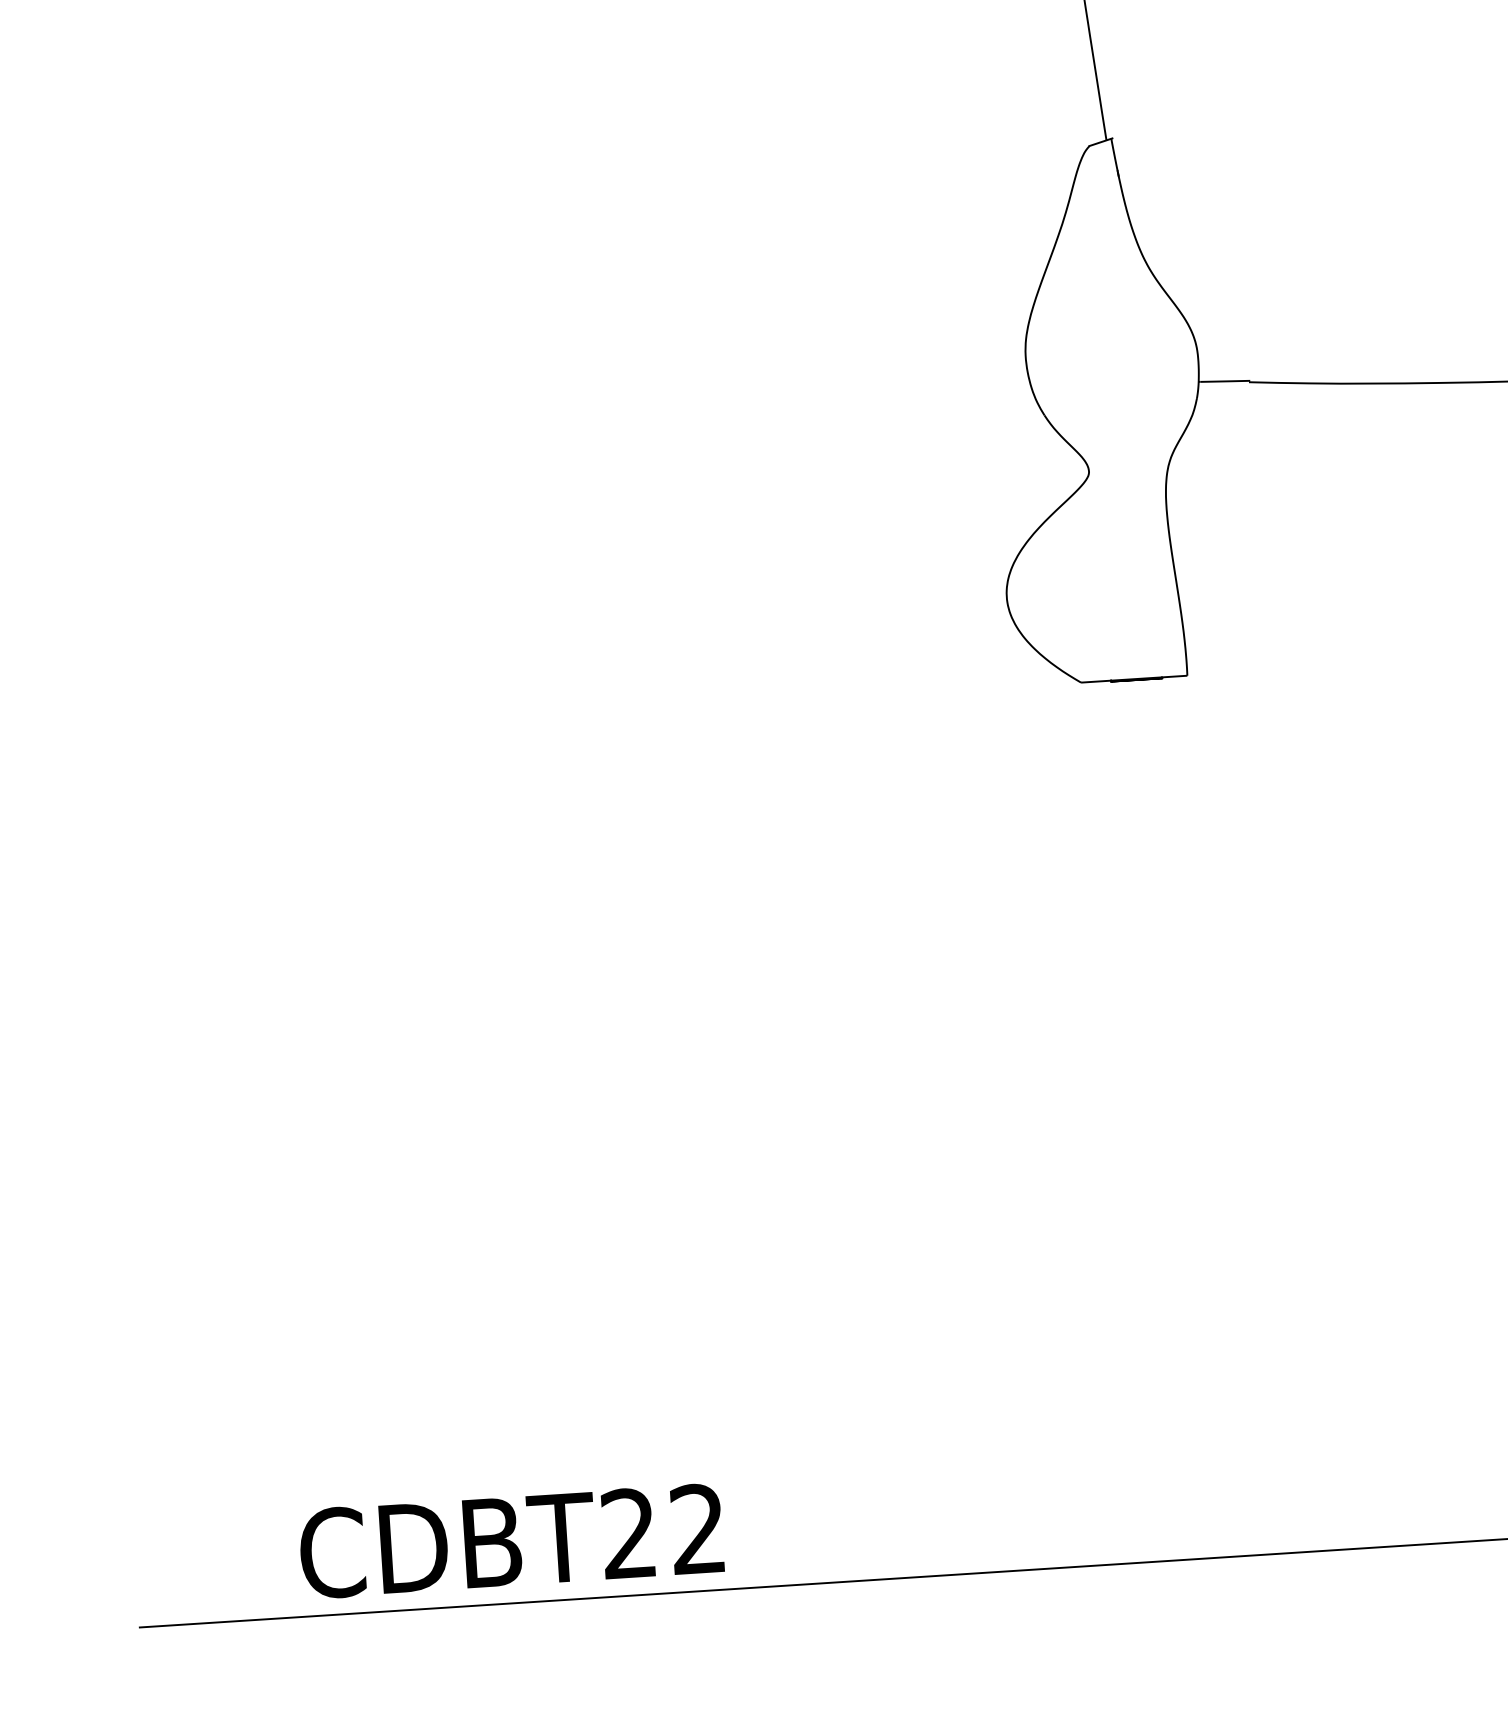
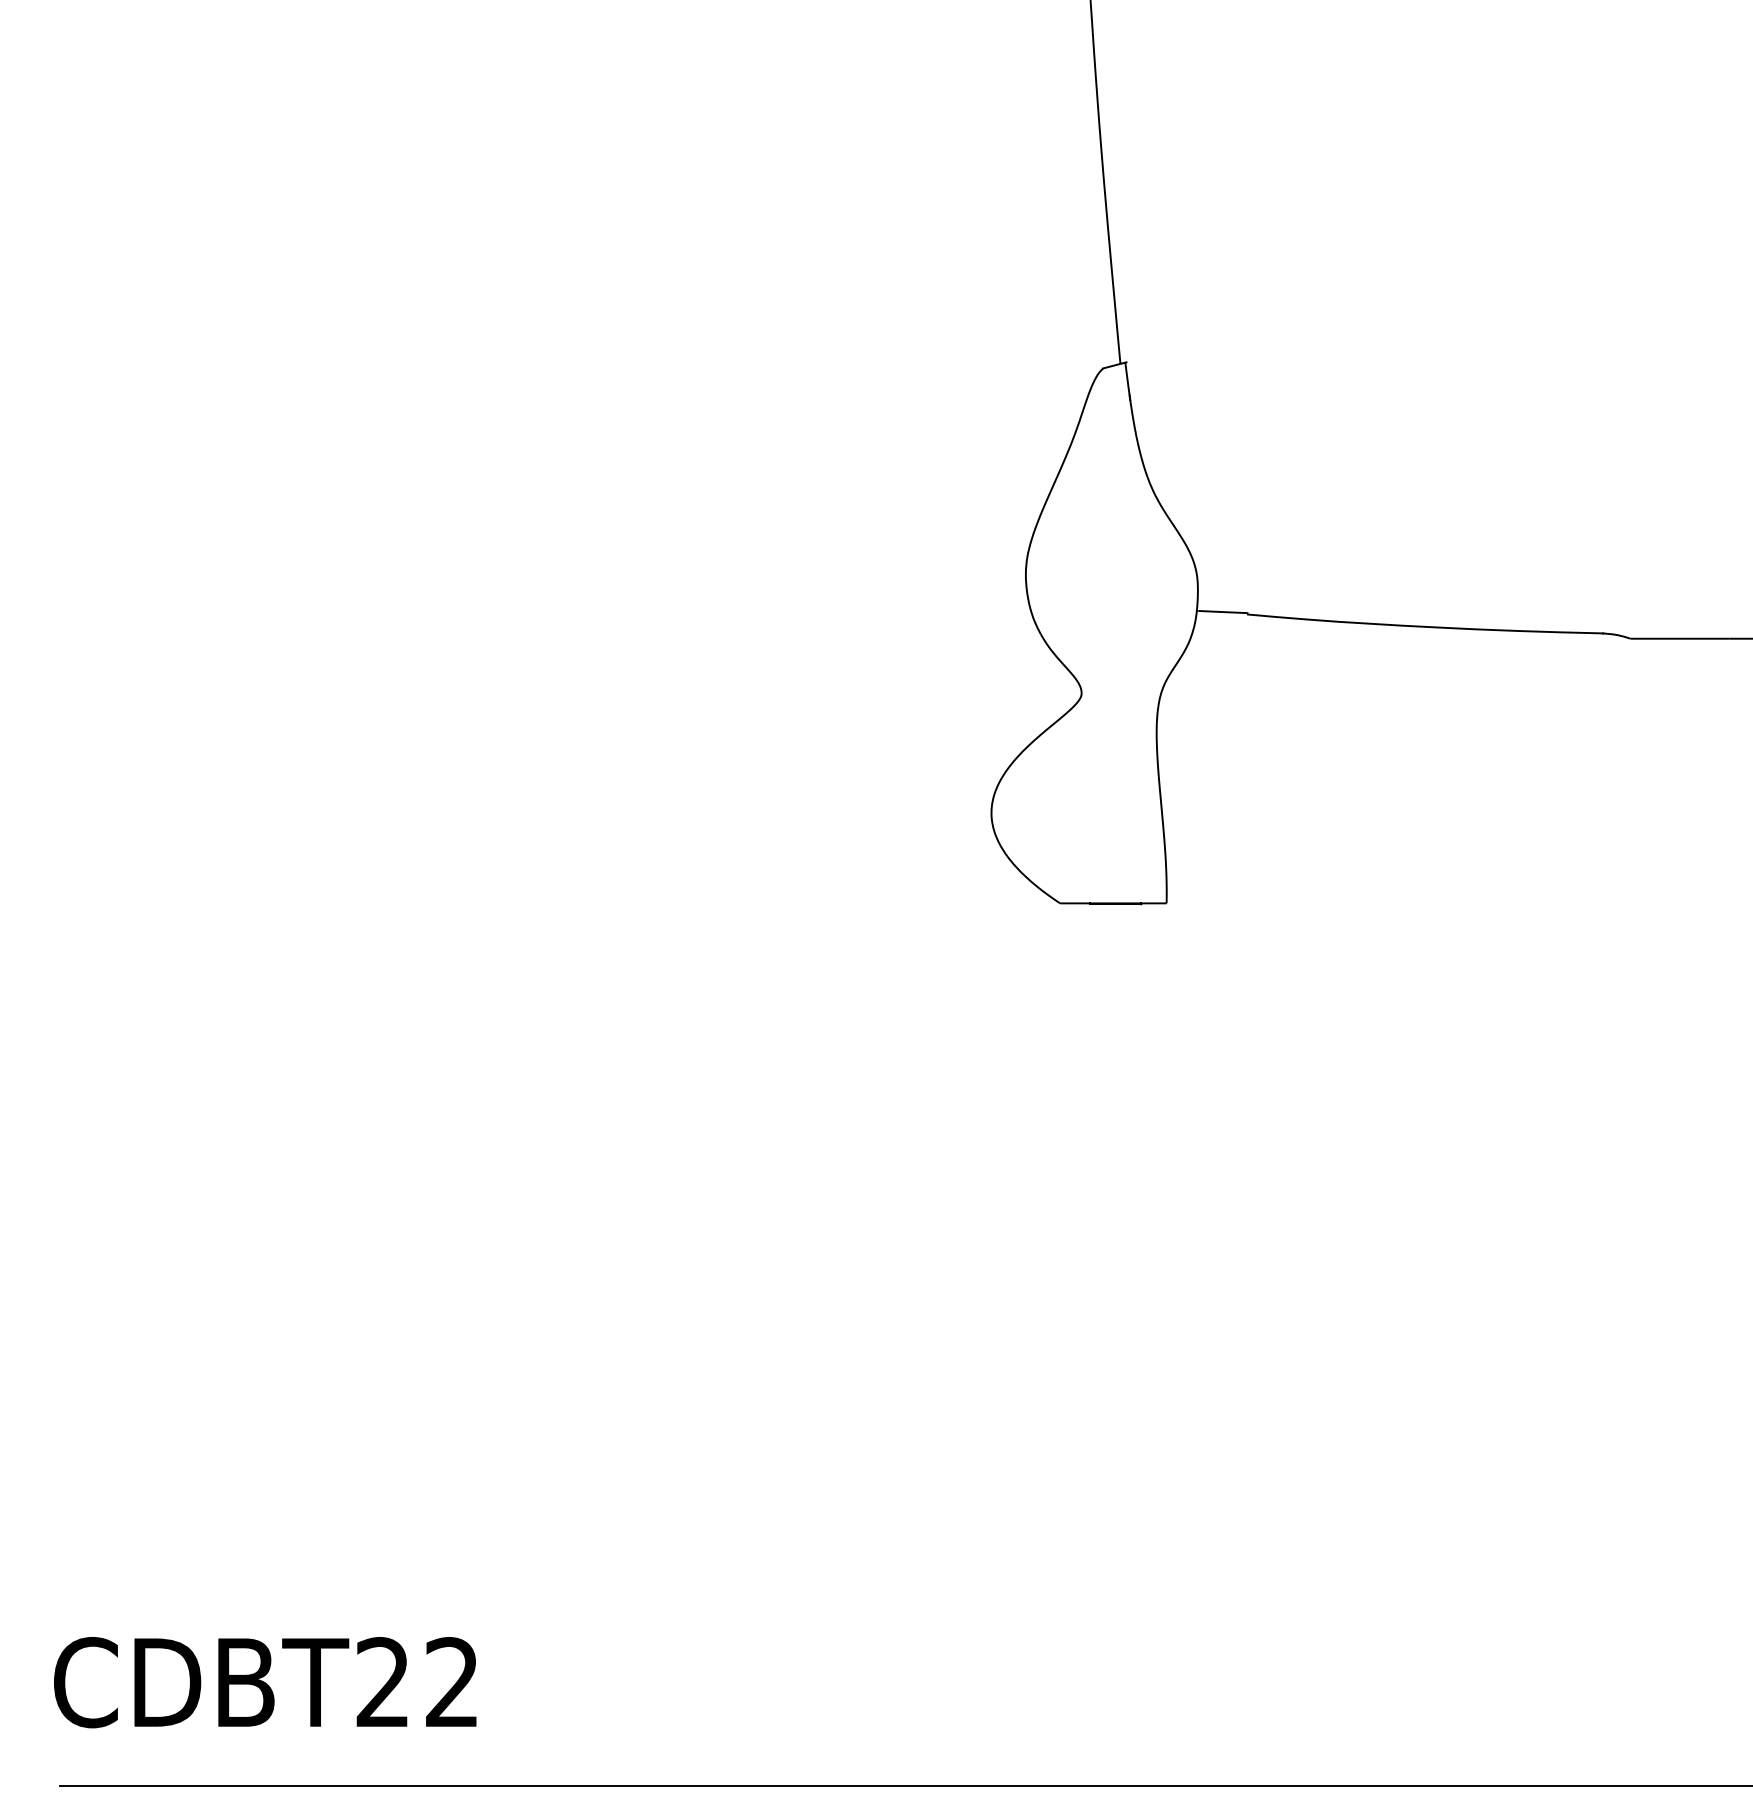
text: (511, 1541) -> (265, 1682), moved

